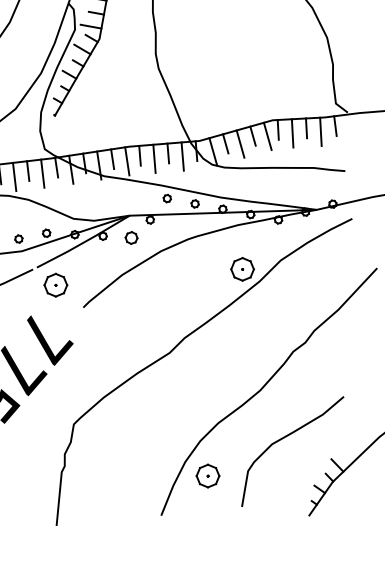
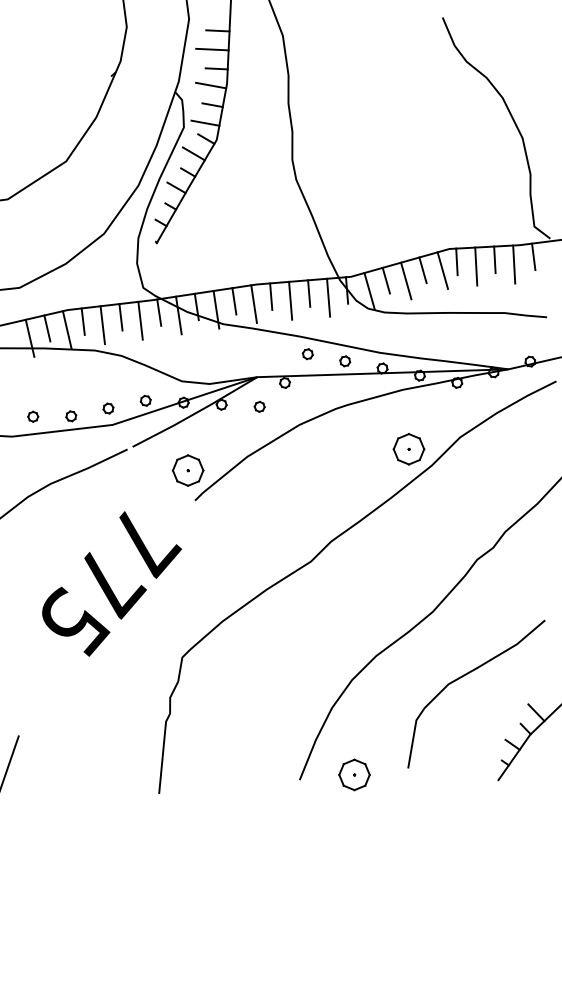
part: (131, 237) -> (259, 406), size x0.62
part: (55, 285) -> (187, 470), moved
part: (207, 475) -> (354, 774), moved

